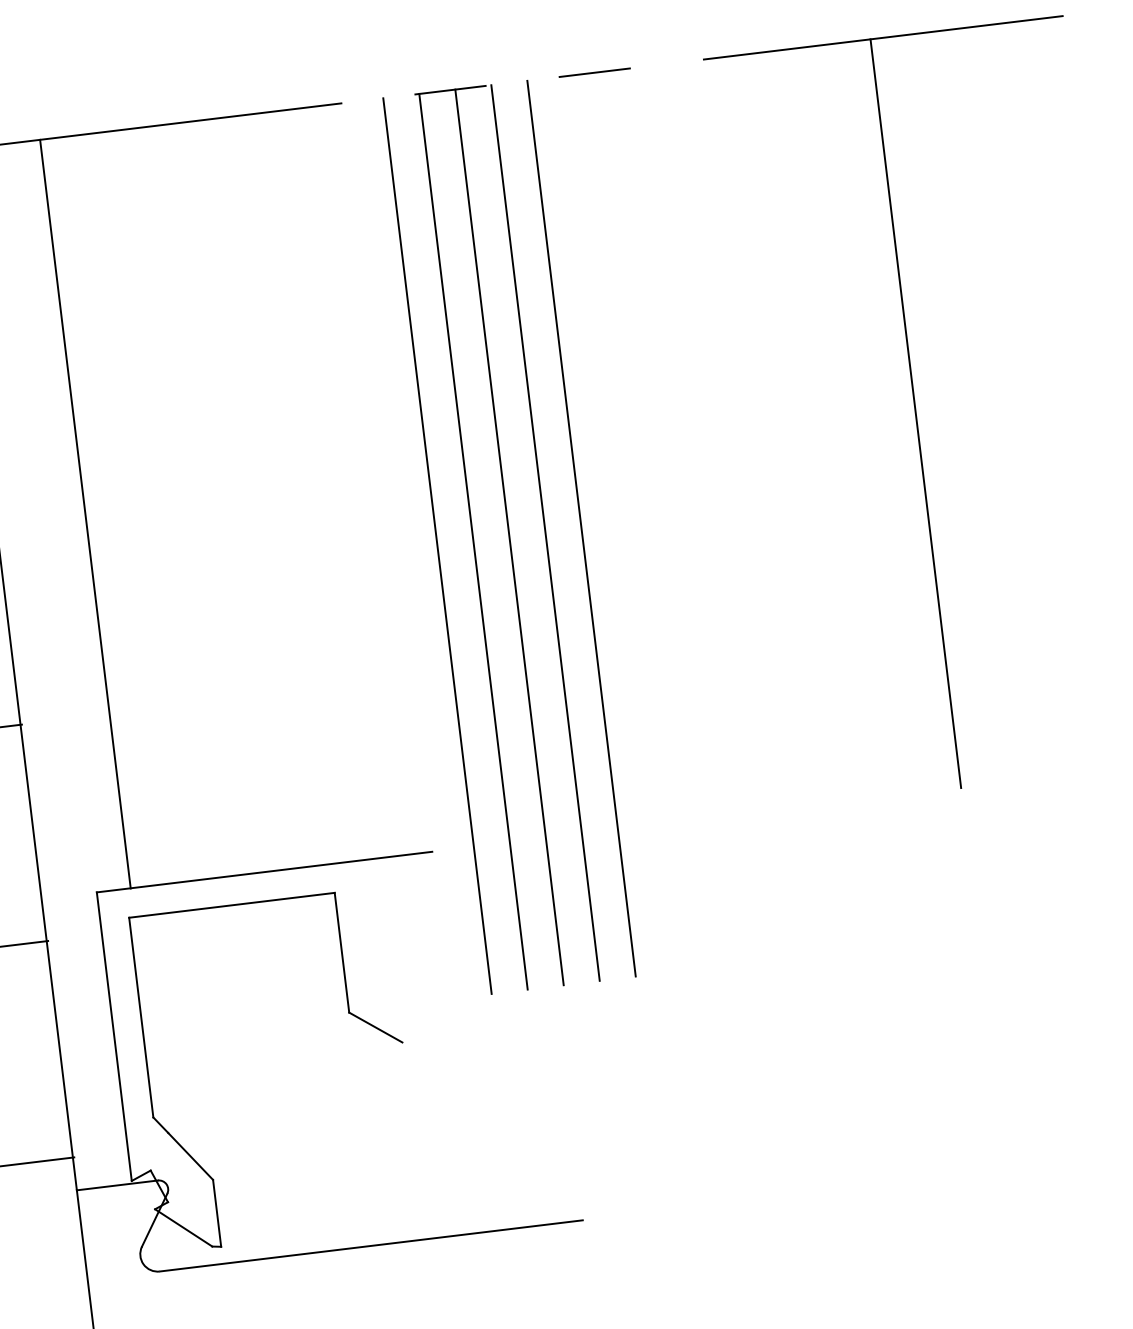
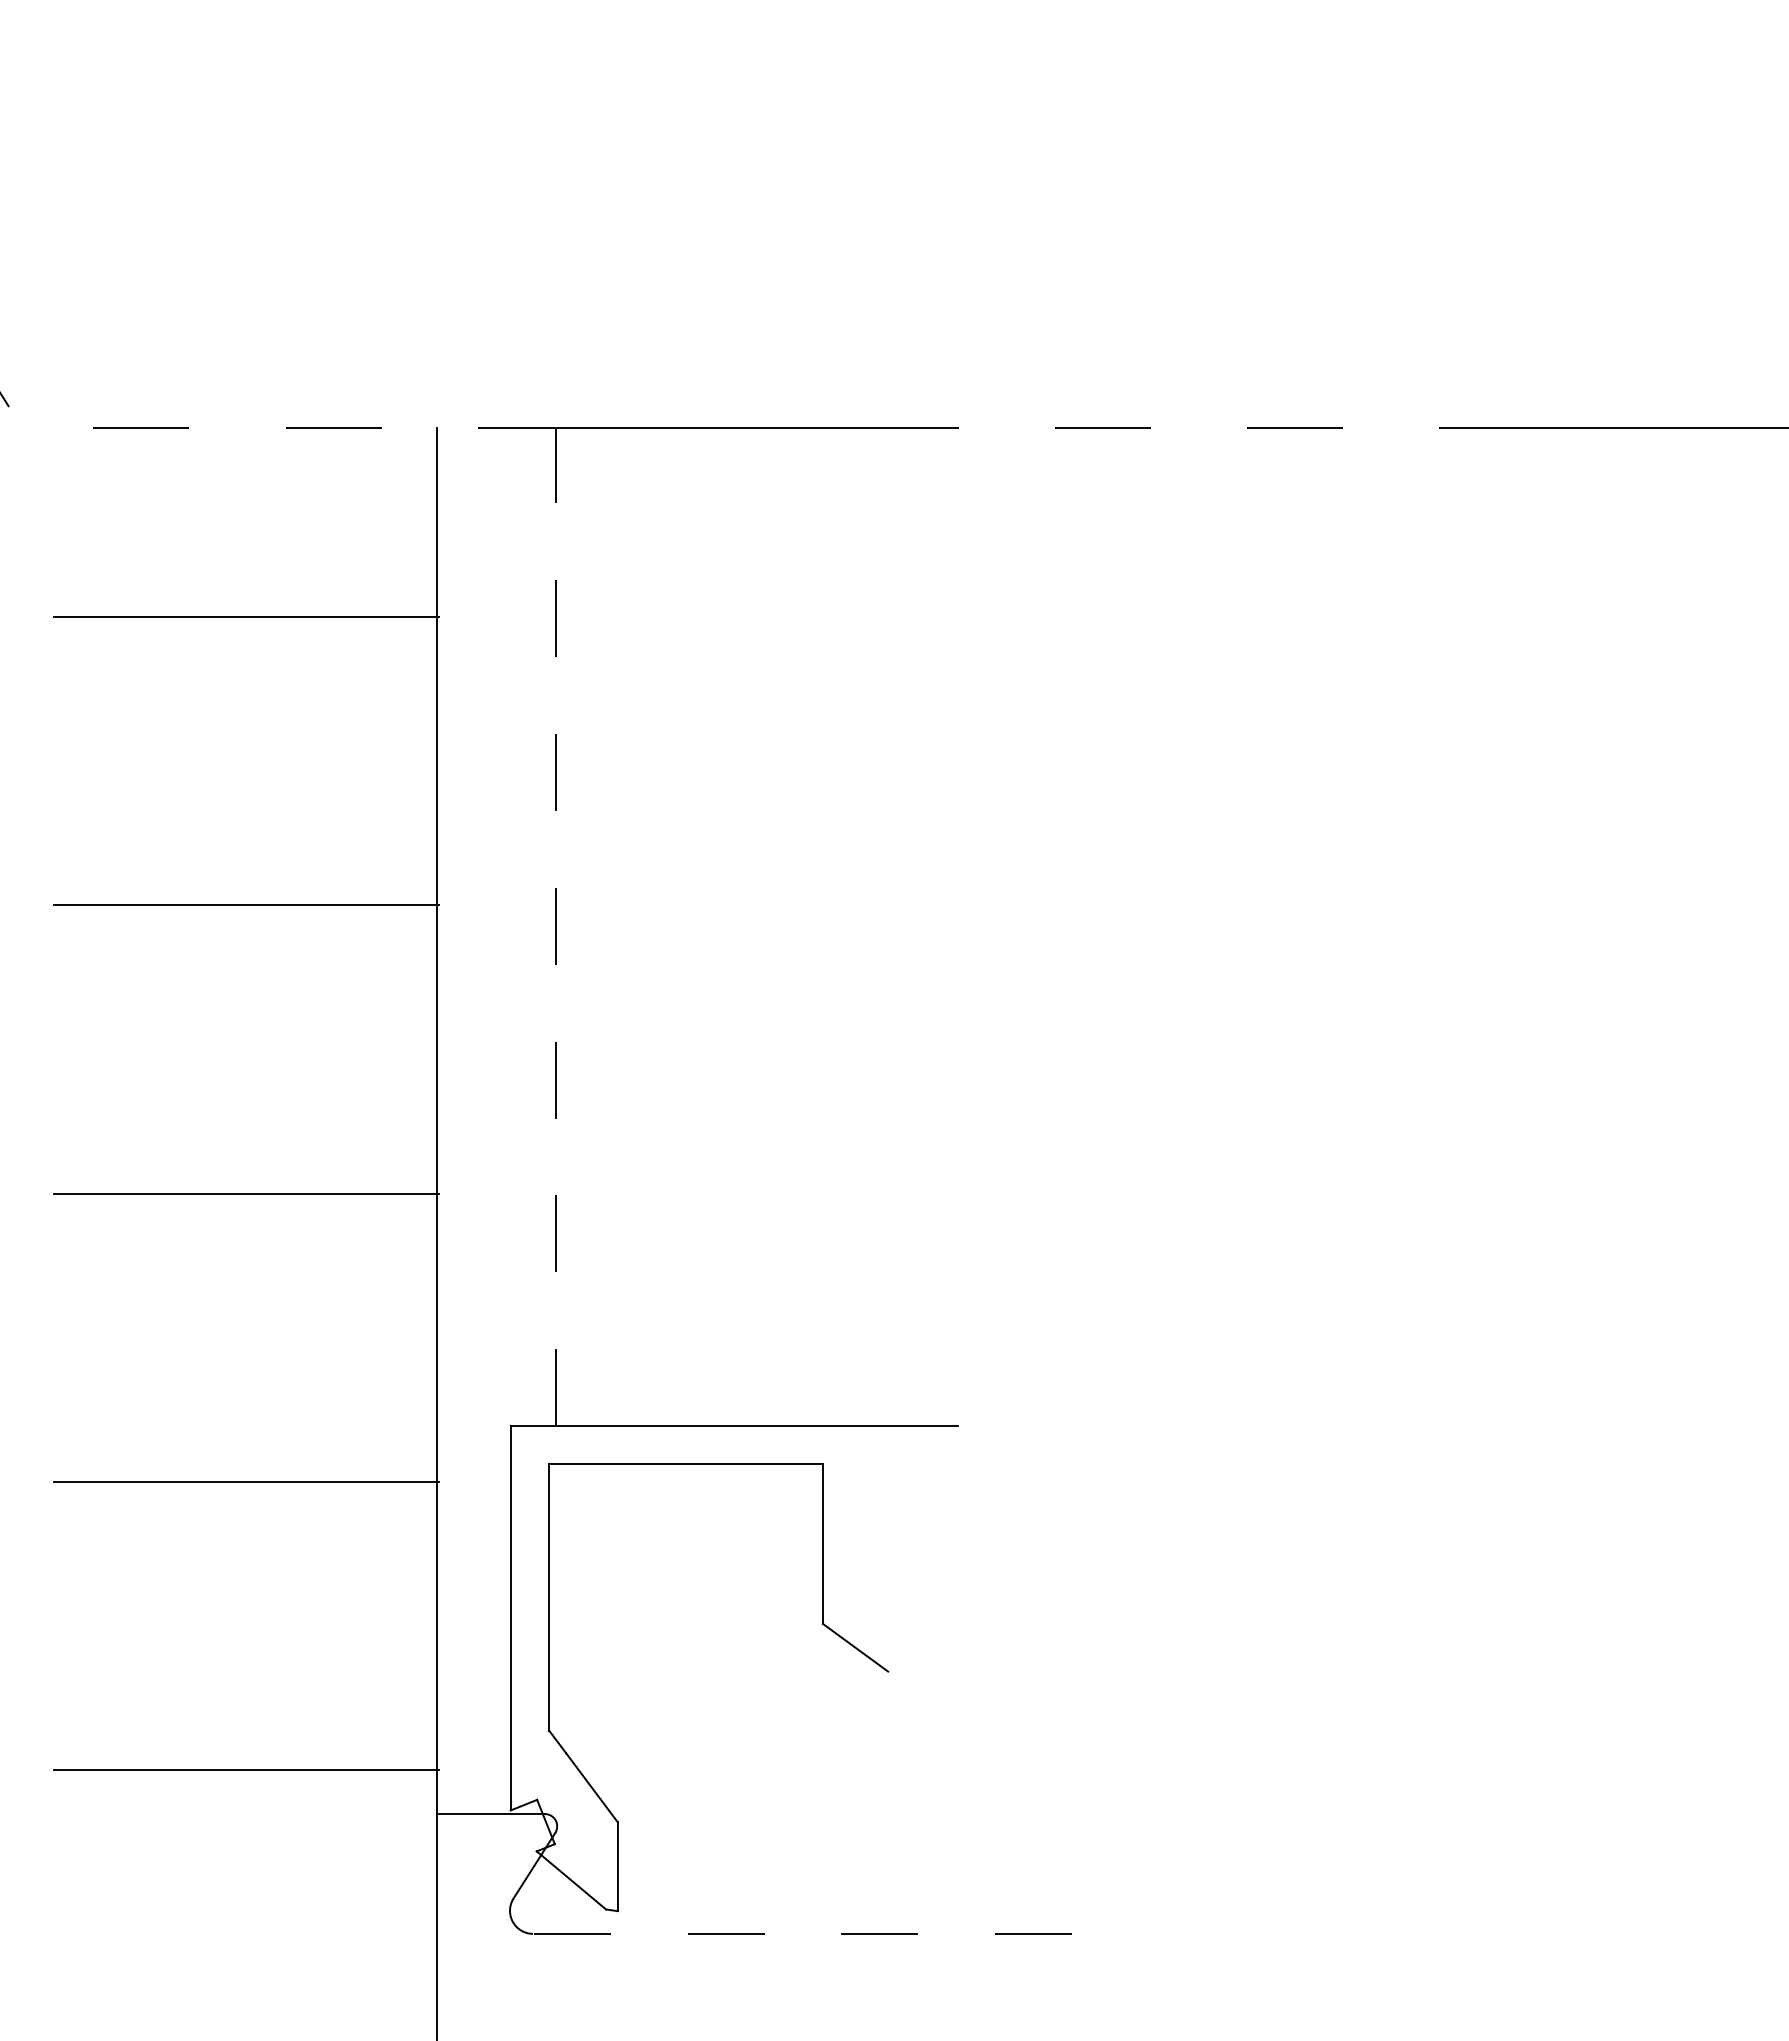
line: (915, 413) -> (1662, 927), removed
line: (85, 514) -> (555, 927), solid -> dashed
line: (581, 528) -> (1205, 1025), removed
line: (545, 533) -> (1157, 1025), removed
line: (509, 537) -> (1109, 1025), removed
line: (473, 541) -> (1061, 1025), removed
line: (437, 546) -> (1013, 1025), removed
line: (371, 1245) -> (815, 1933), solid -> dashed

